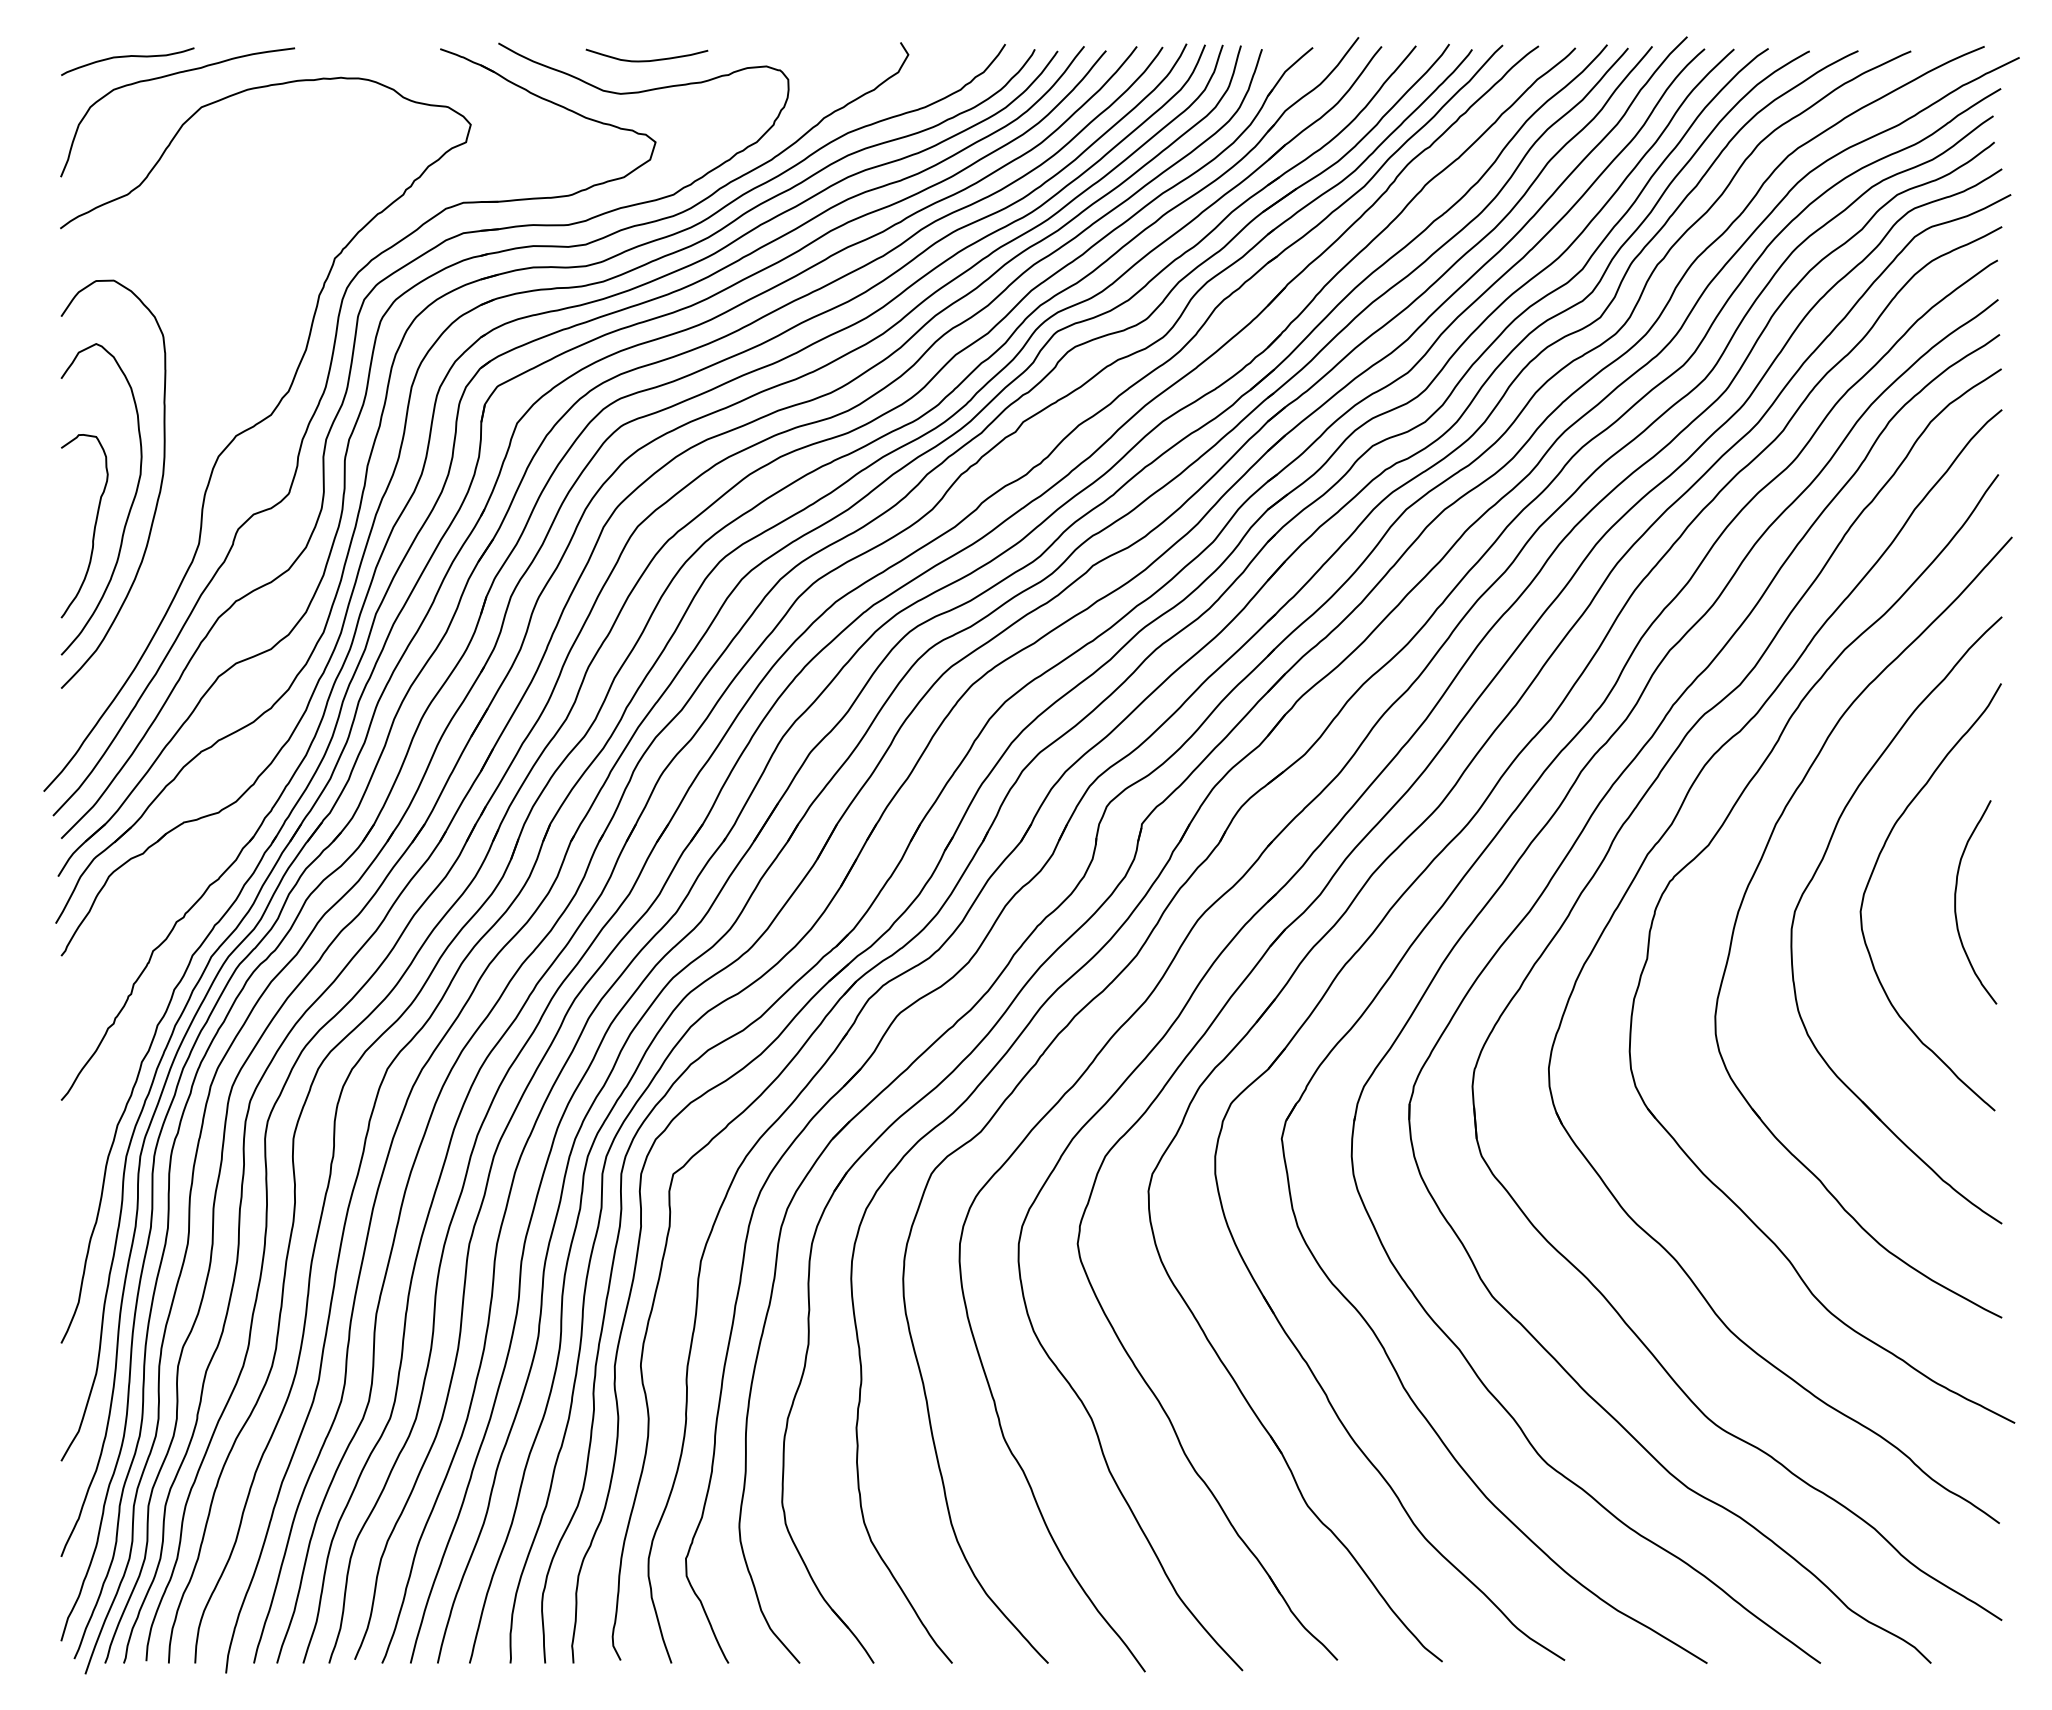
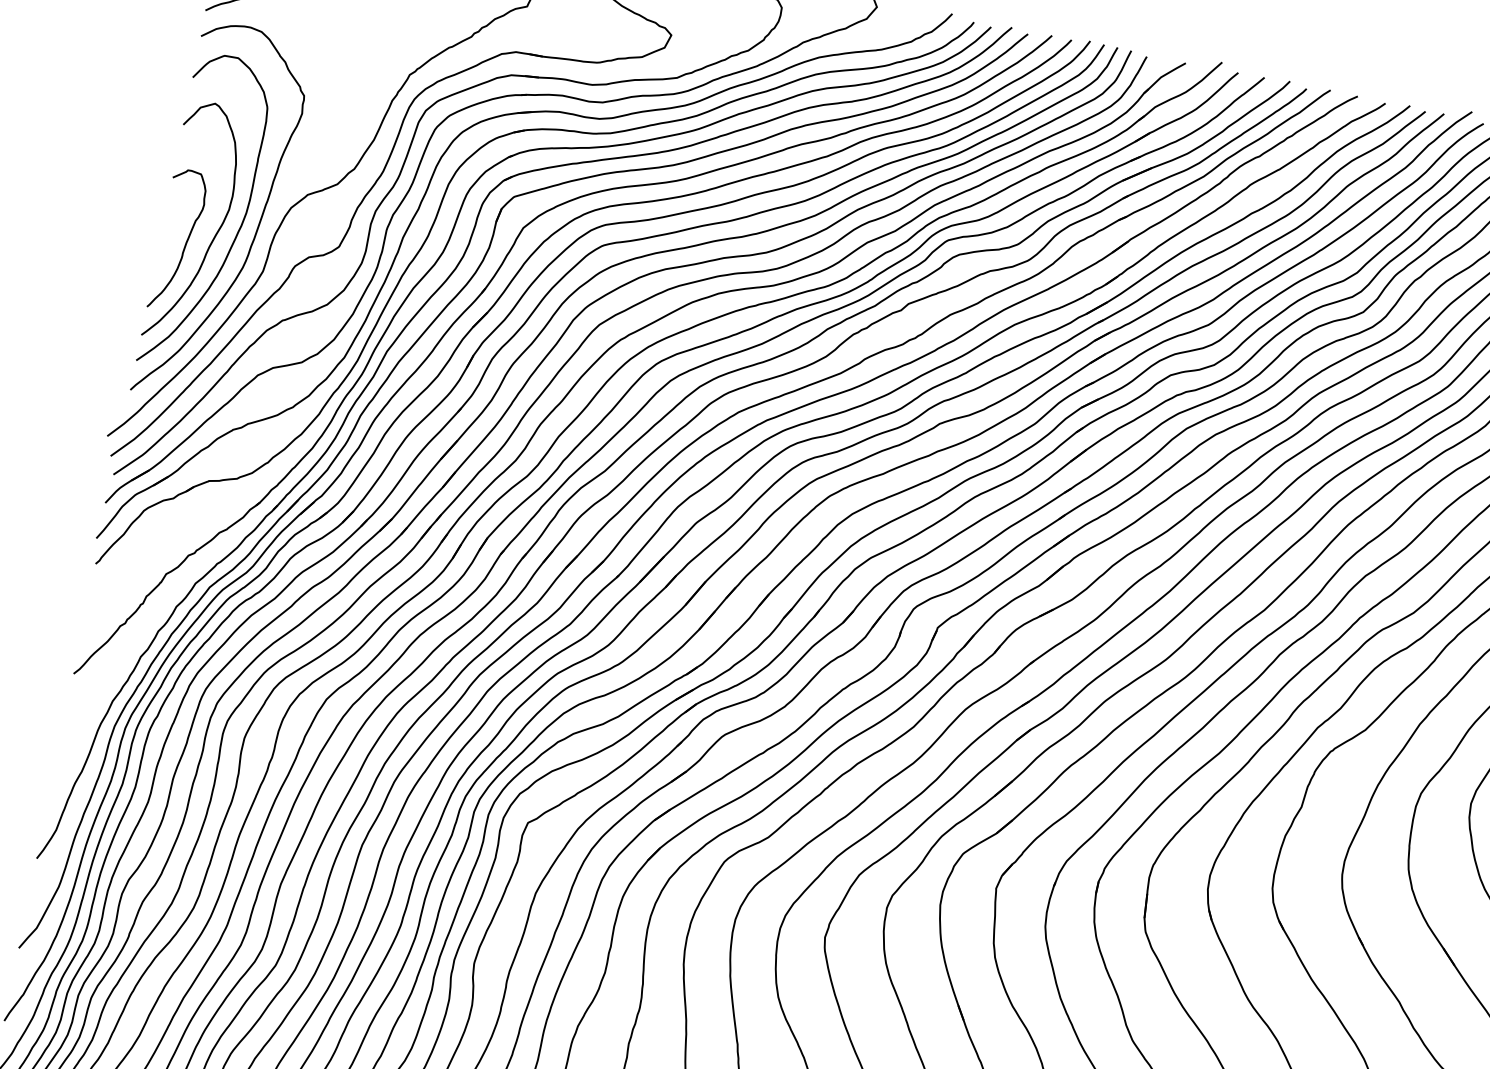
curve: (180, 489) -> (257, 227), added

